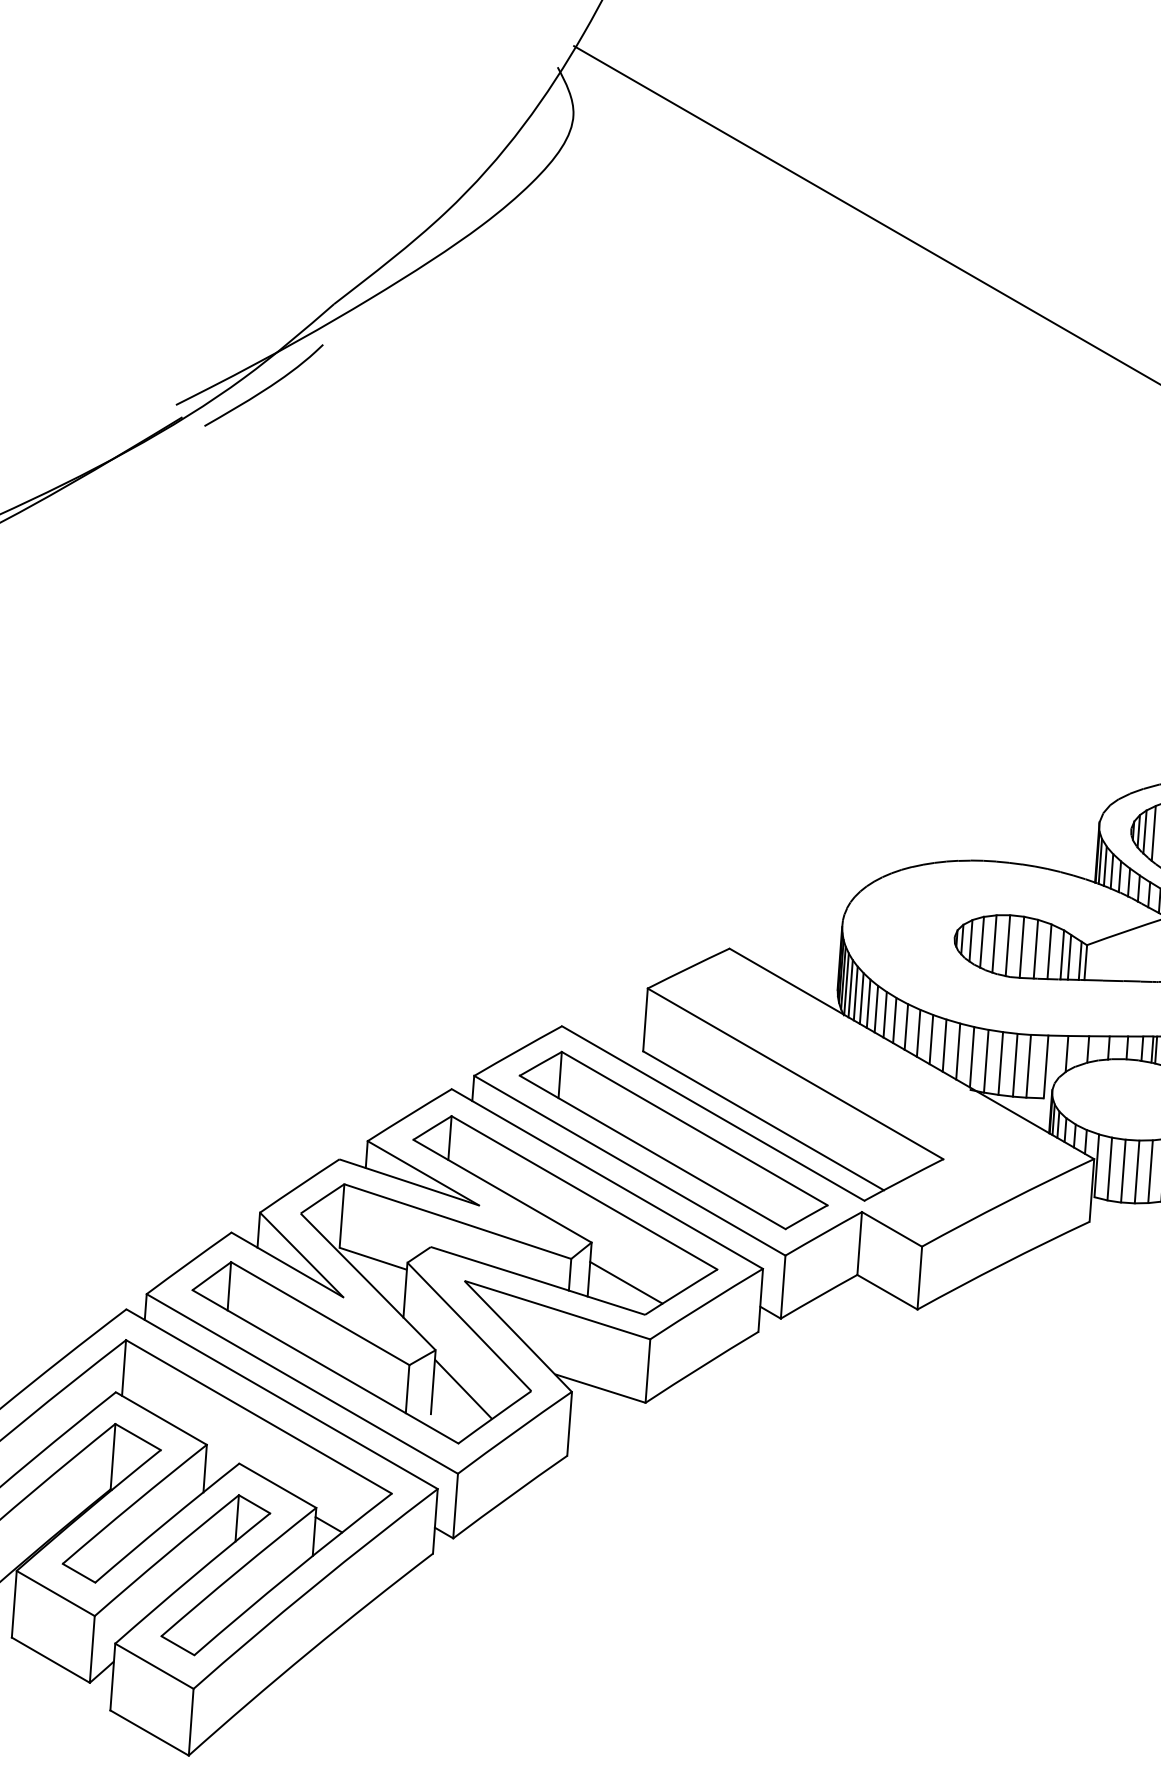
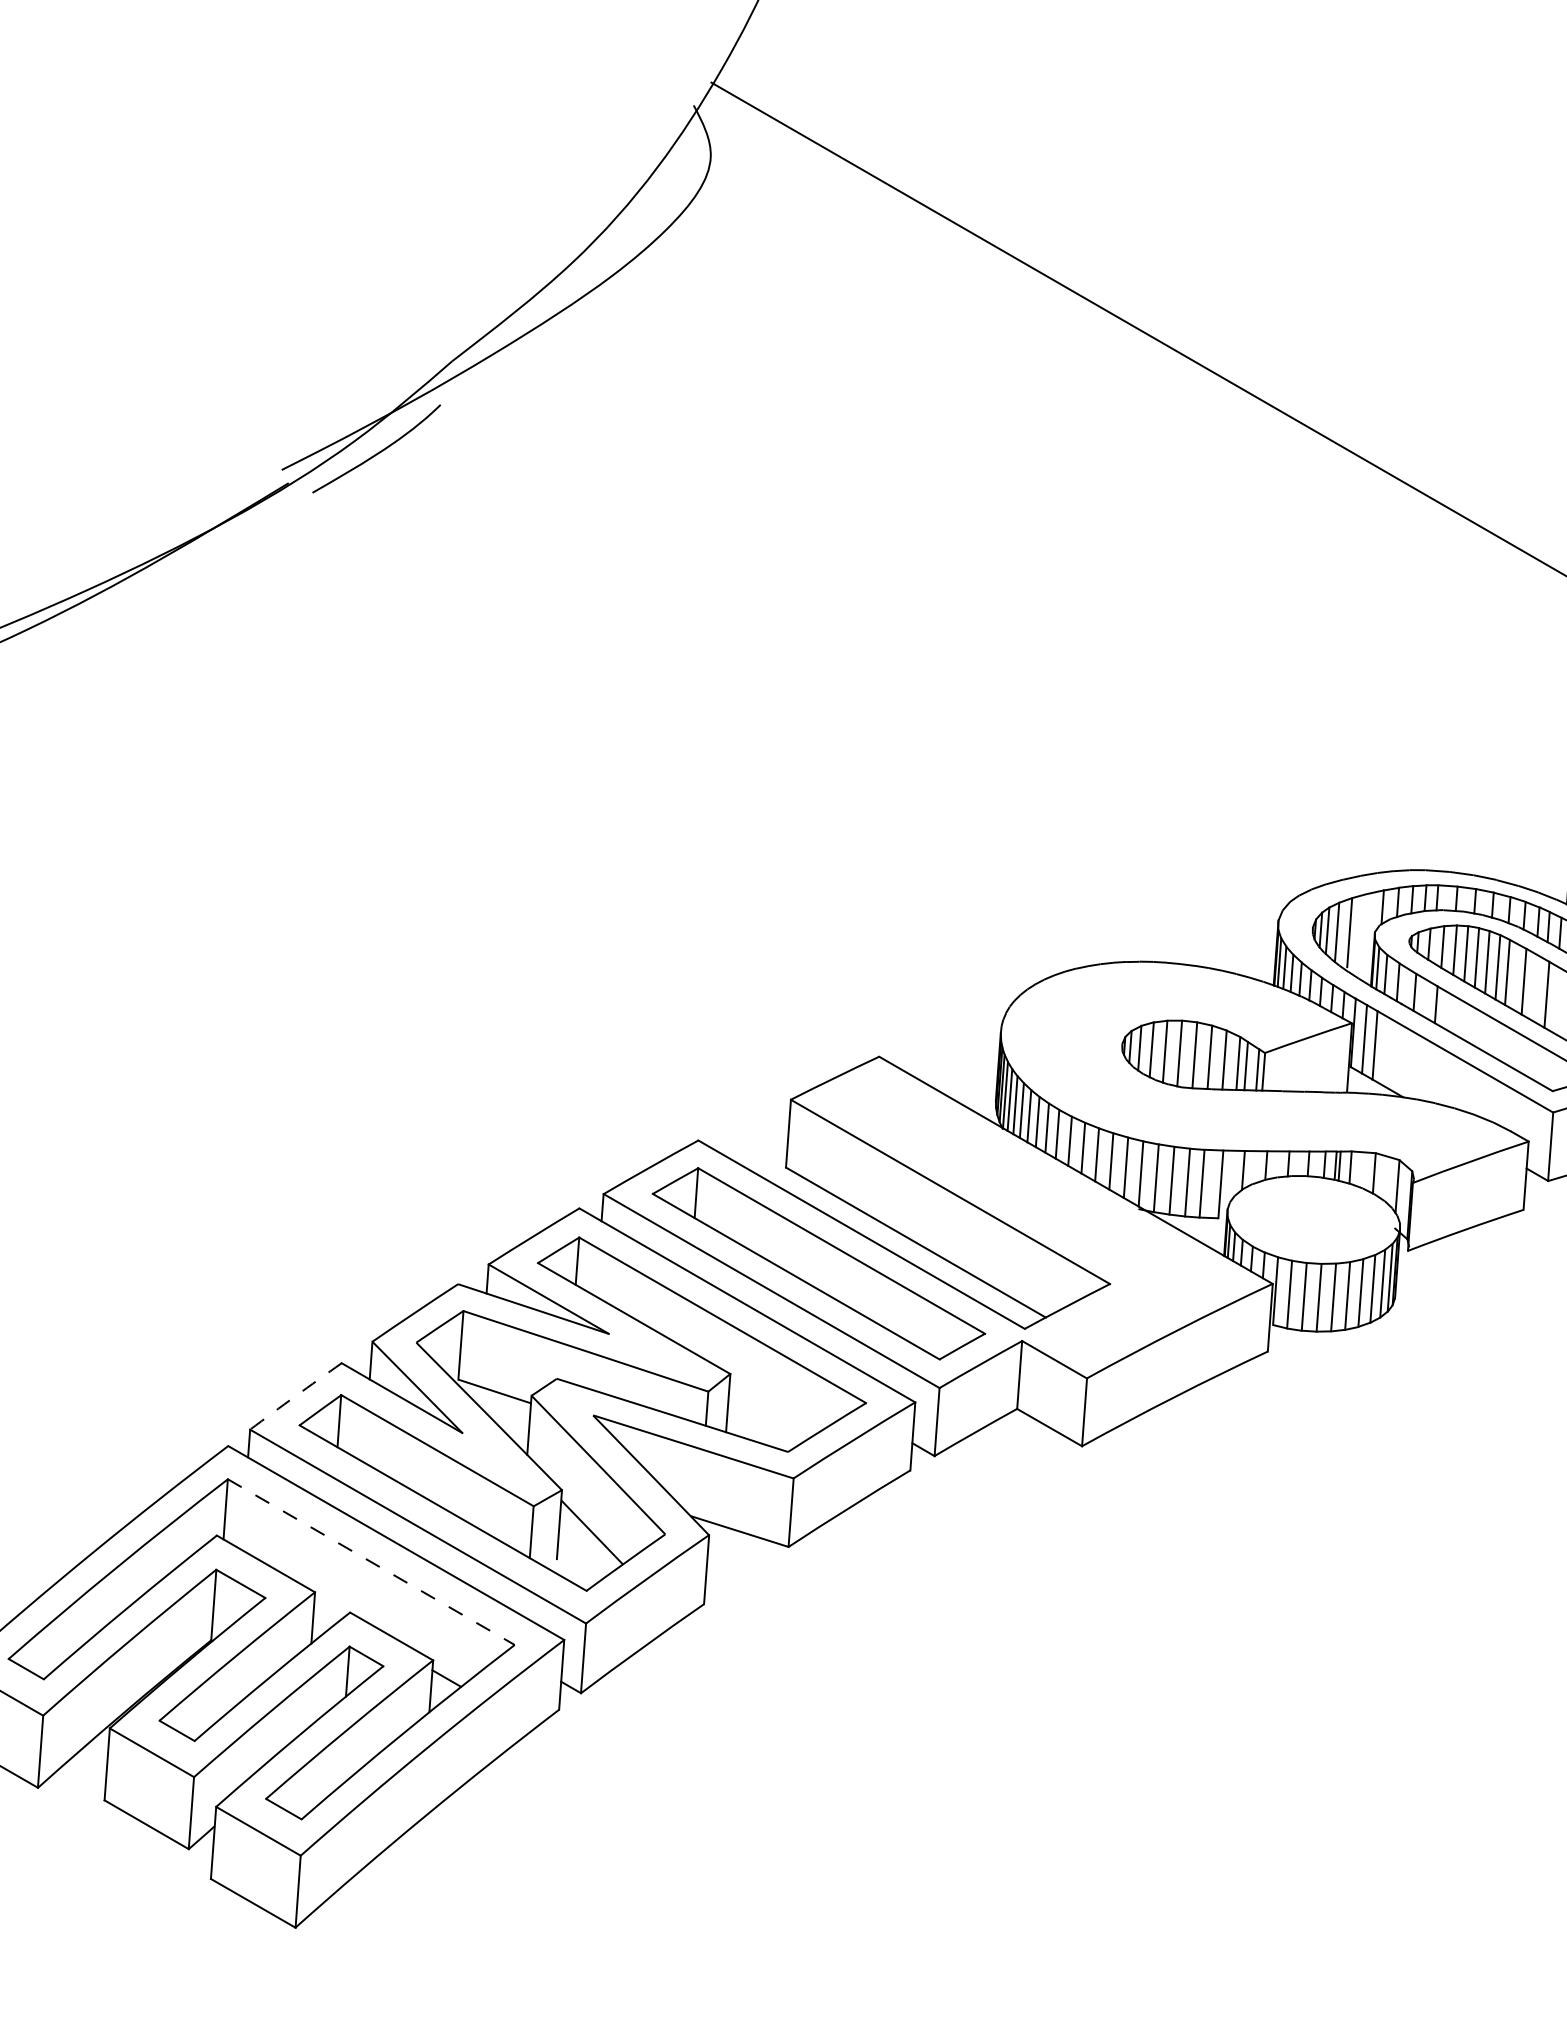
arc: (188, 1263) -> (295, 1396), solid -> dashed
line: (626, 1281) -> (767, 1416), removed
line: (259, 1417) -> (371, 1562), solid -> dashed

